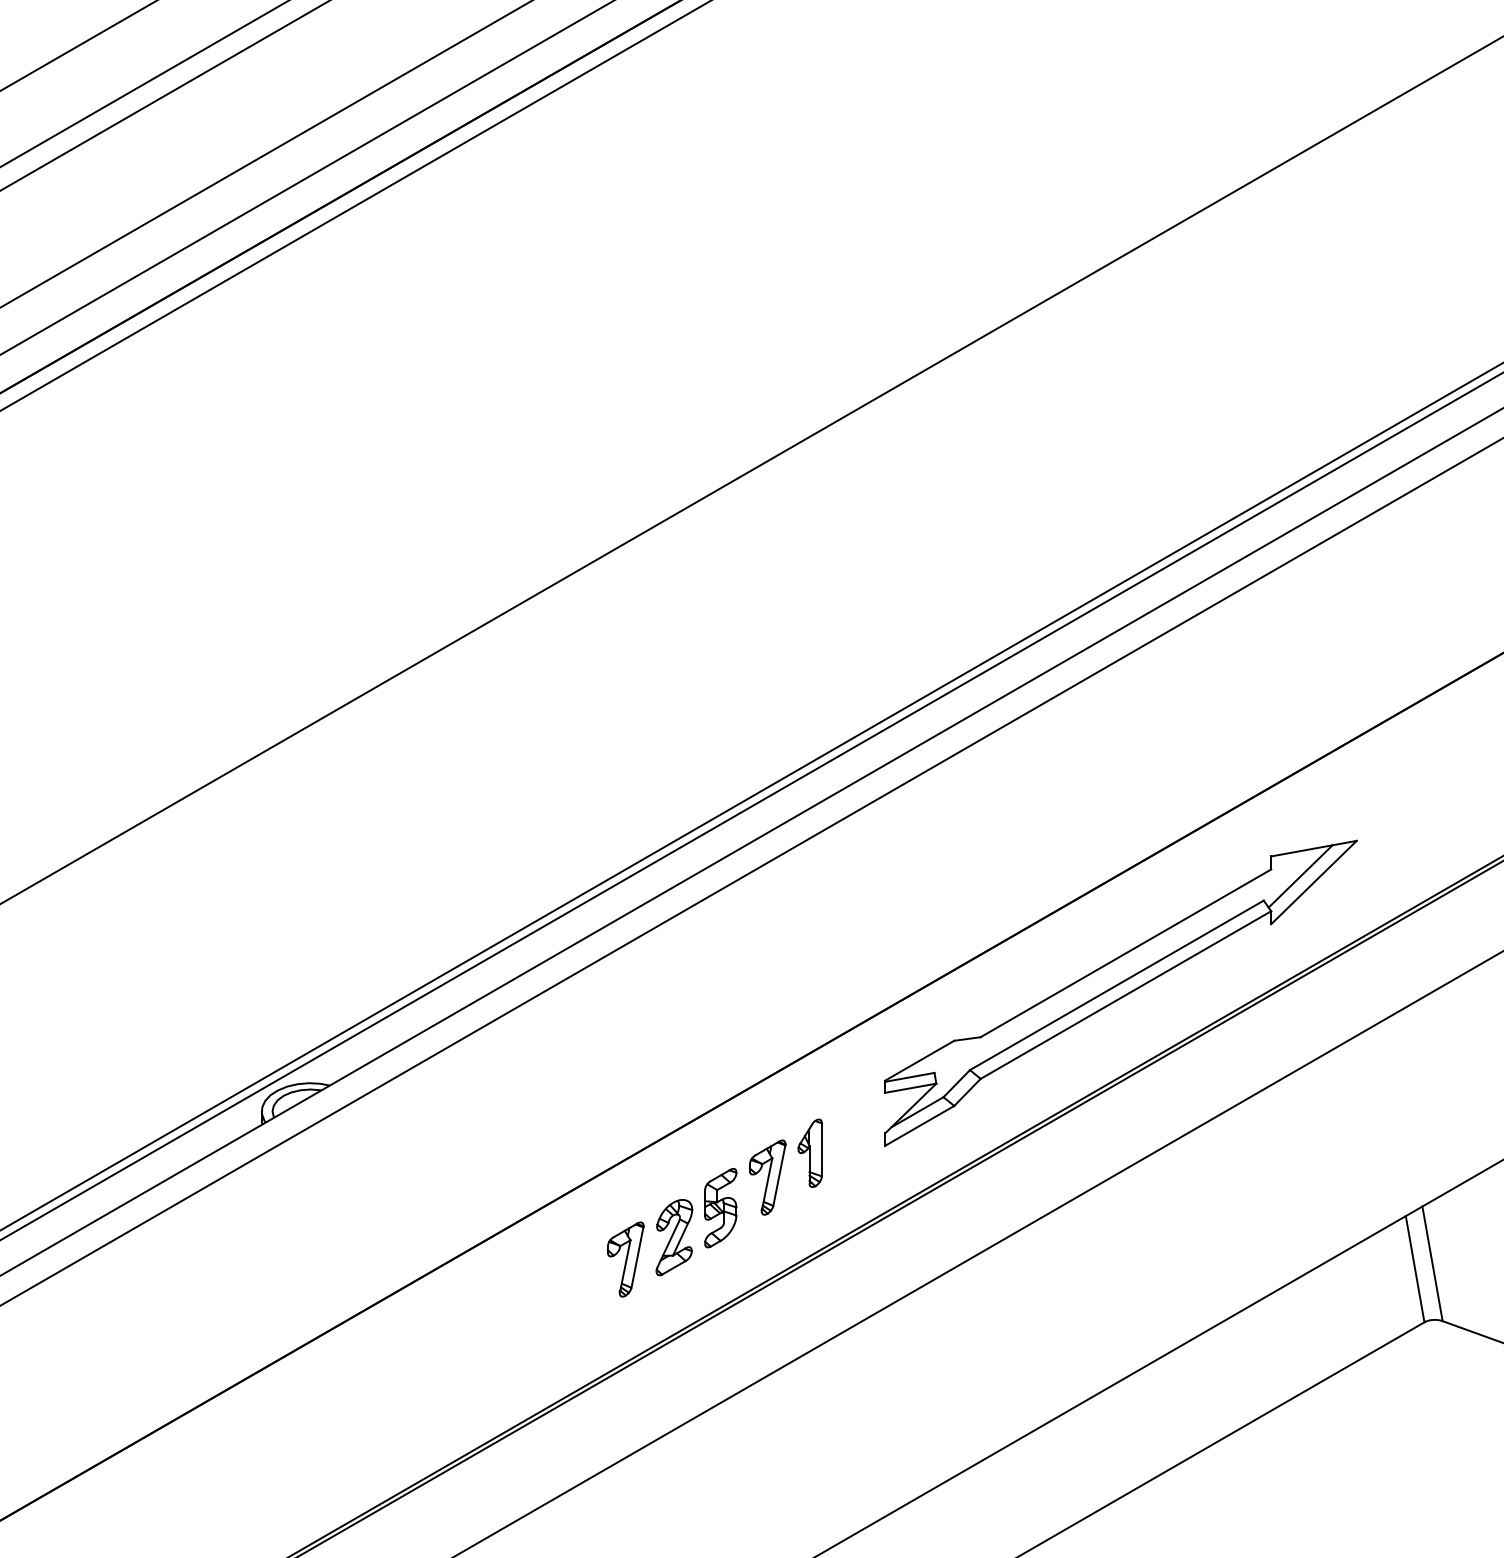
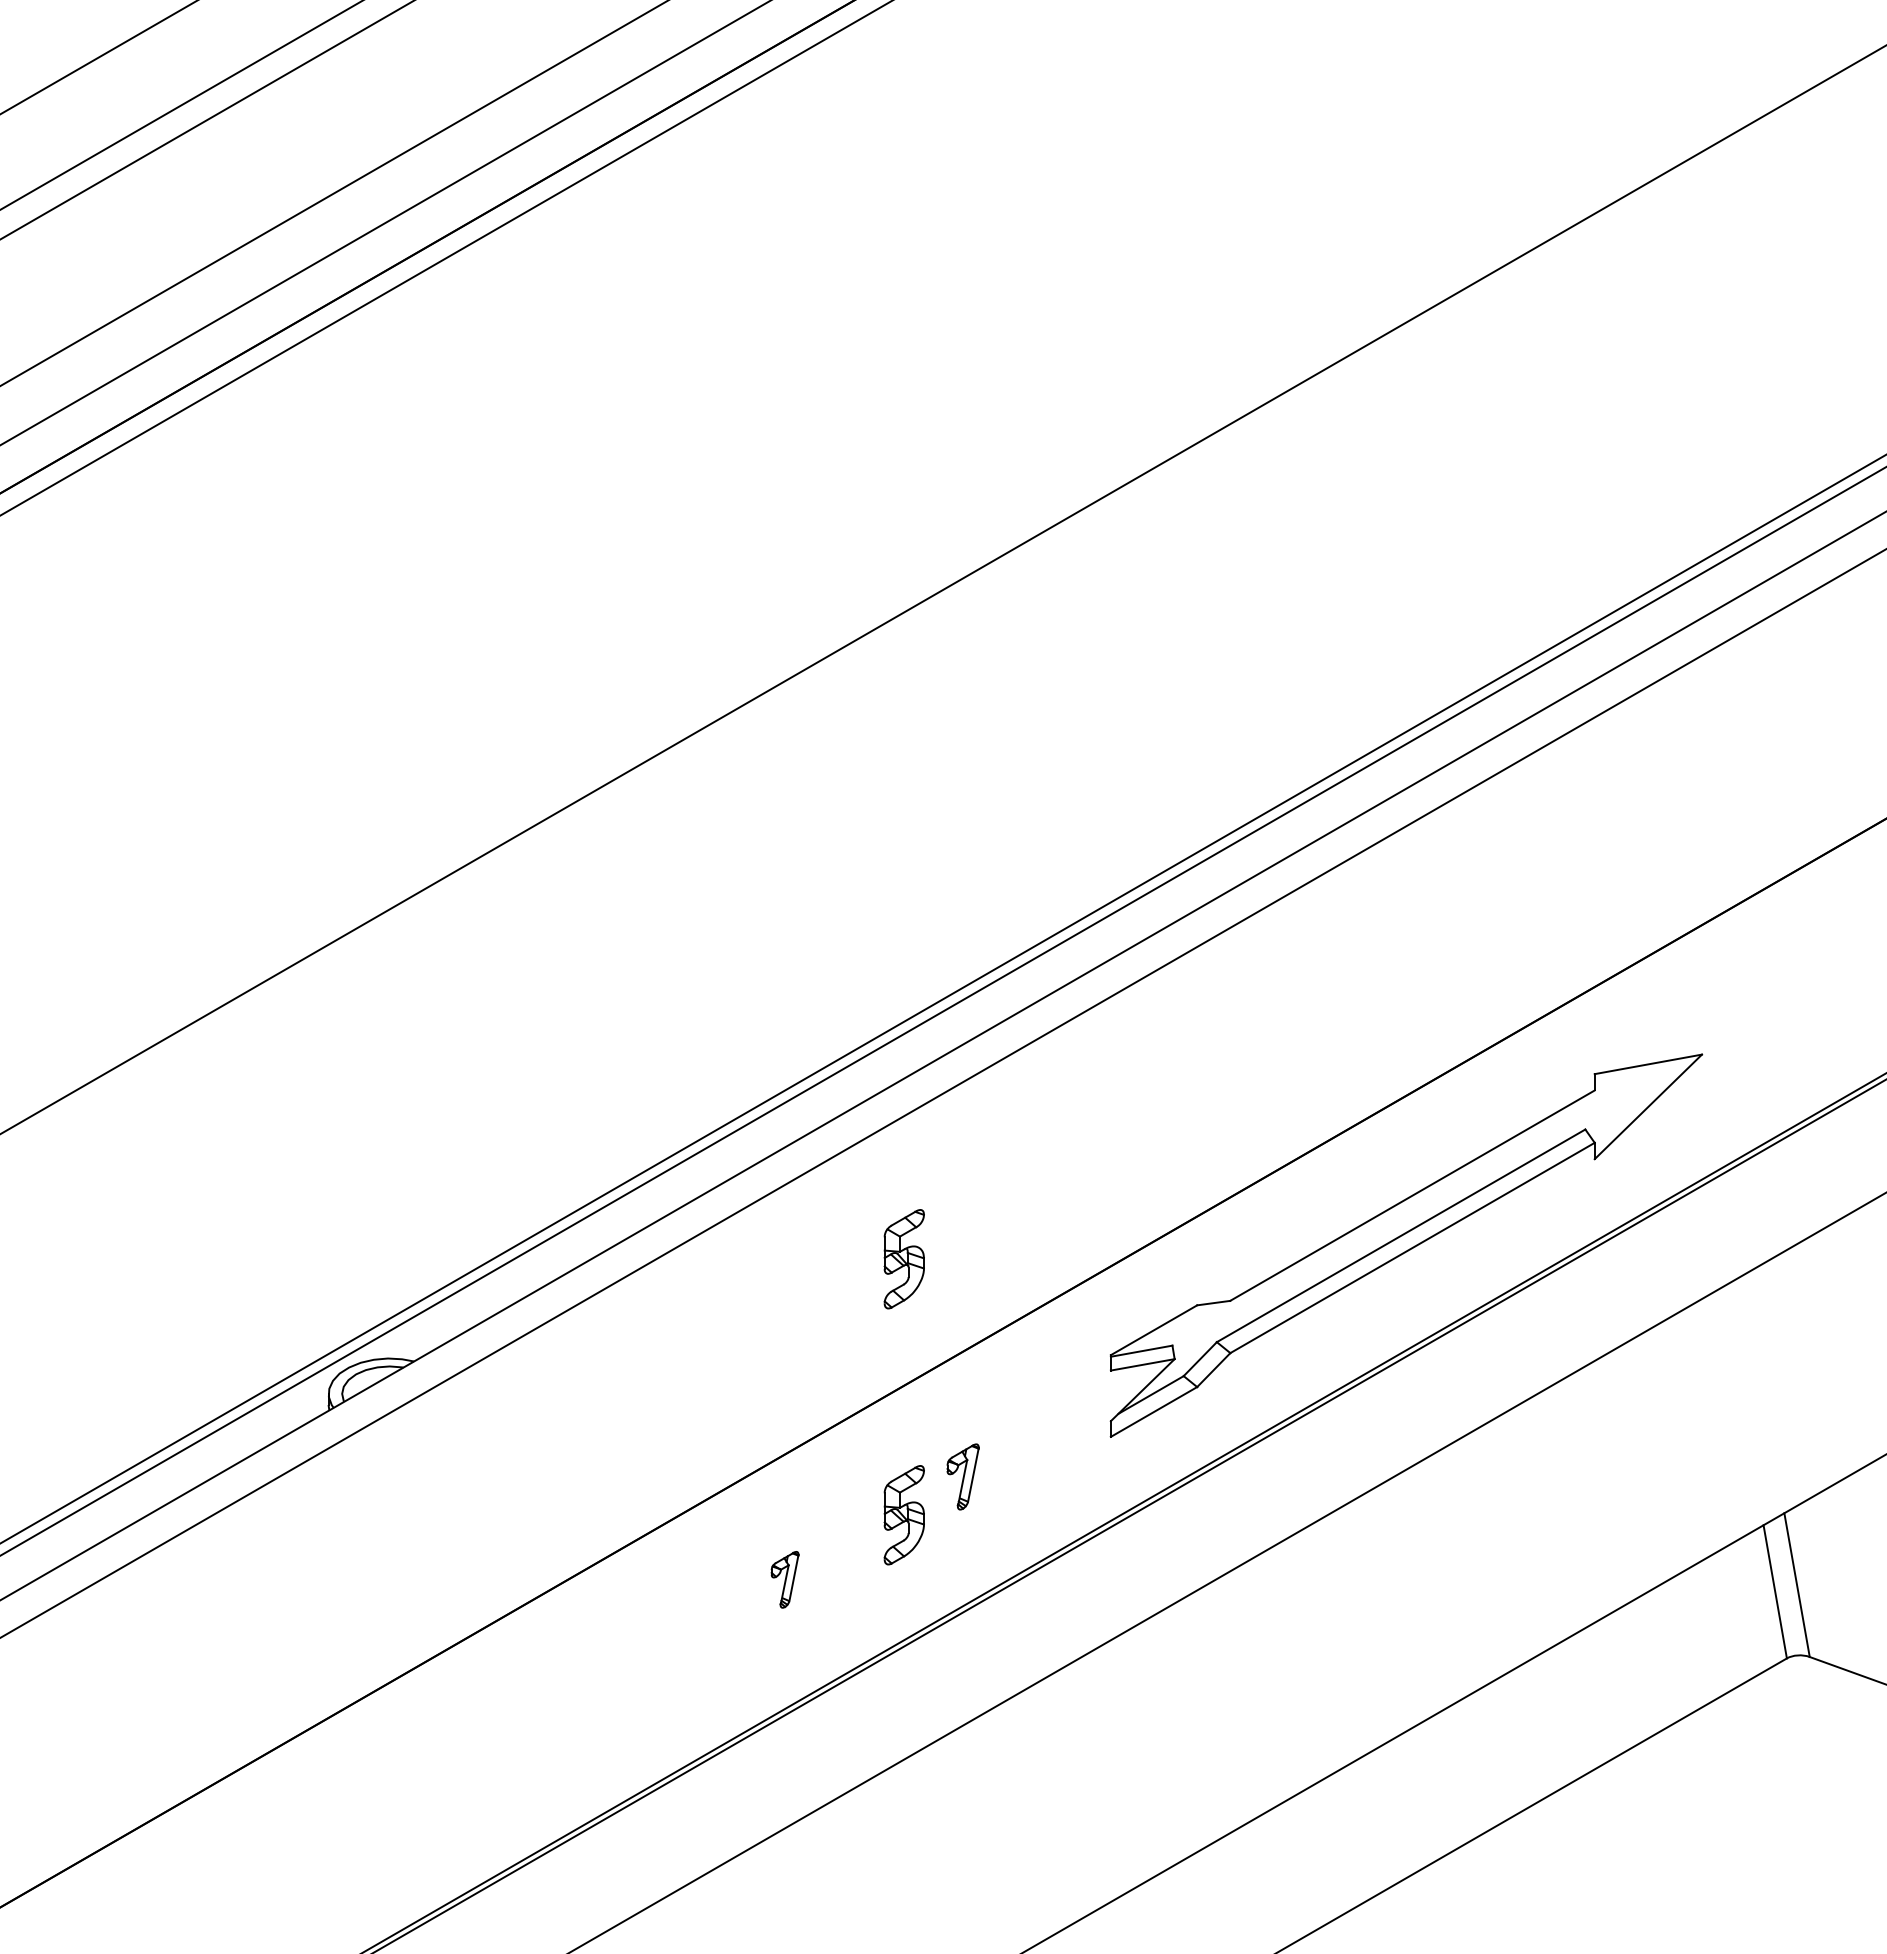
line: (1300, 876) -> (1631, 1099), removed
part: (720, 1004) -> (903, 1259), added
part: (810, 1153) -> (1016, 1446), removed
part: (767, 1177) -> (962, 1476), size x0.7
part: (673, 1237) -> (845, 1552), removed
part: (625, 1259) -> (784, 1579), size x0.6

